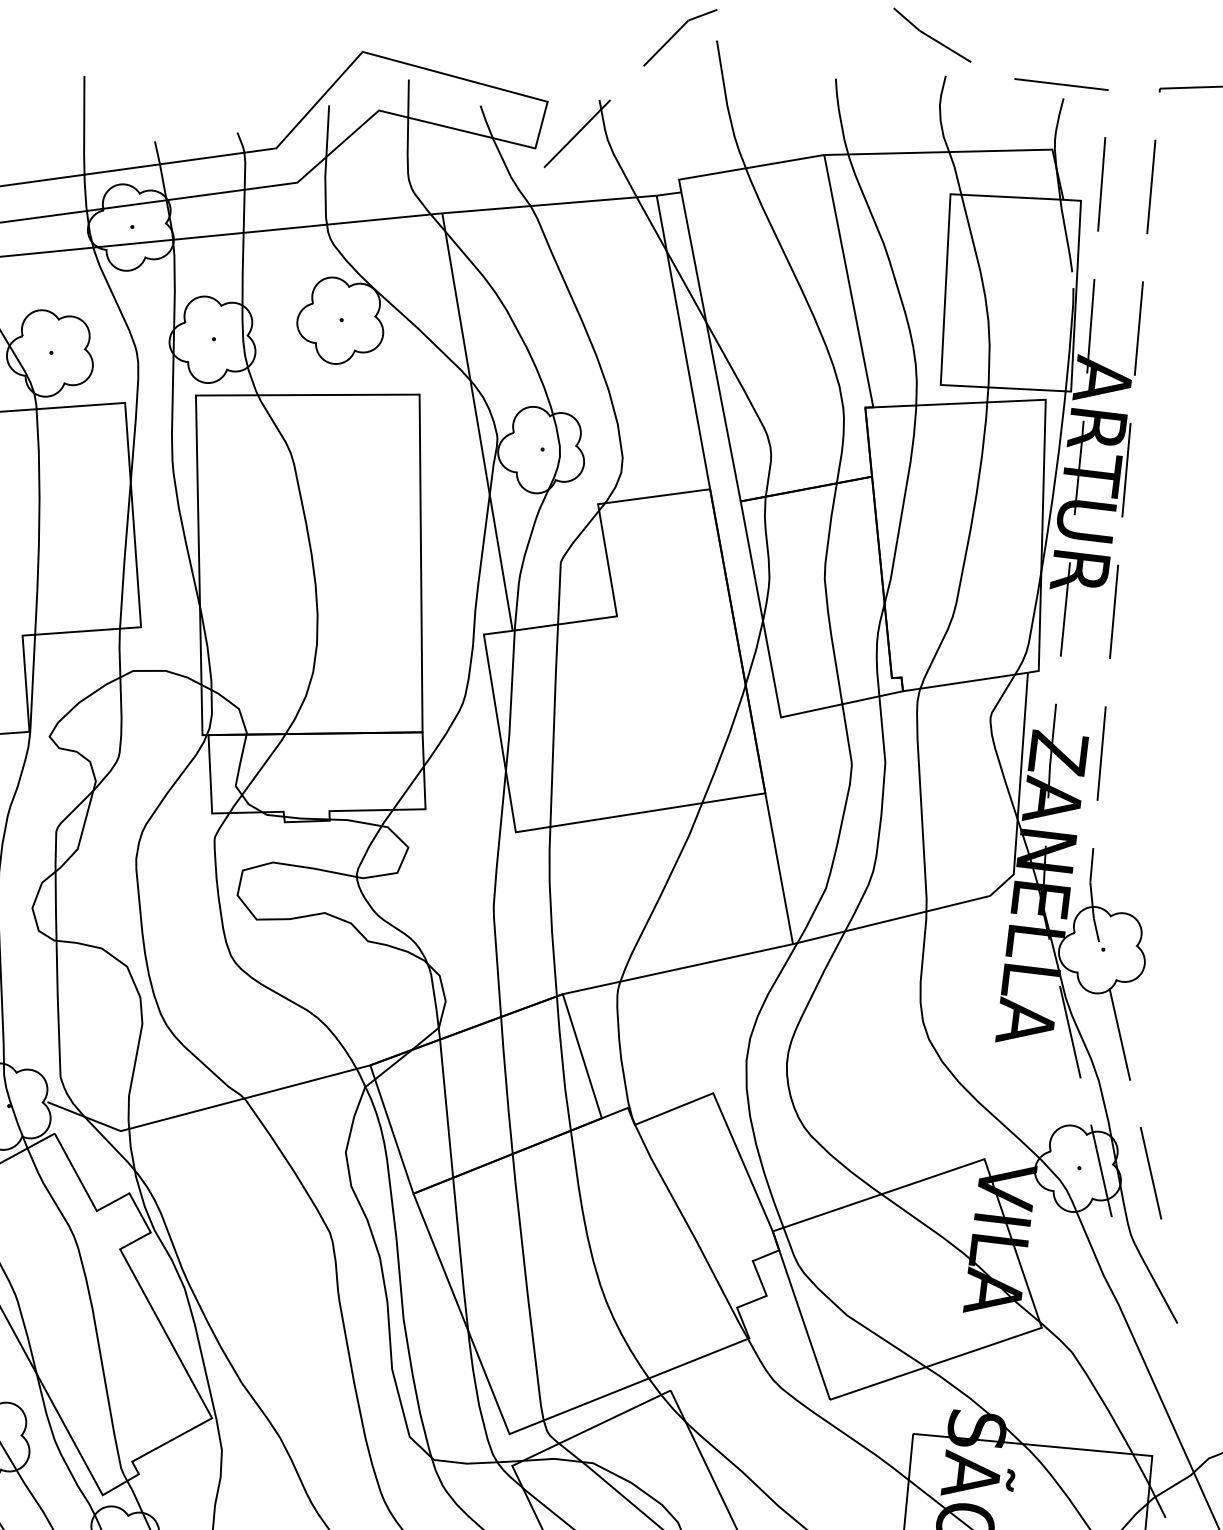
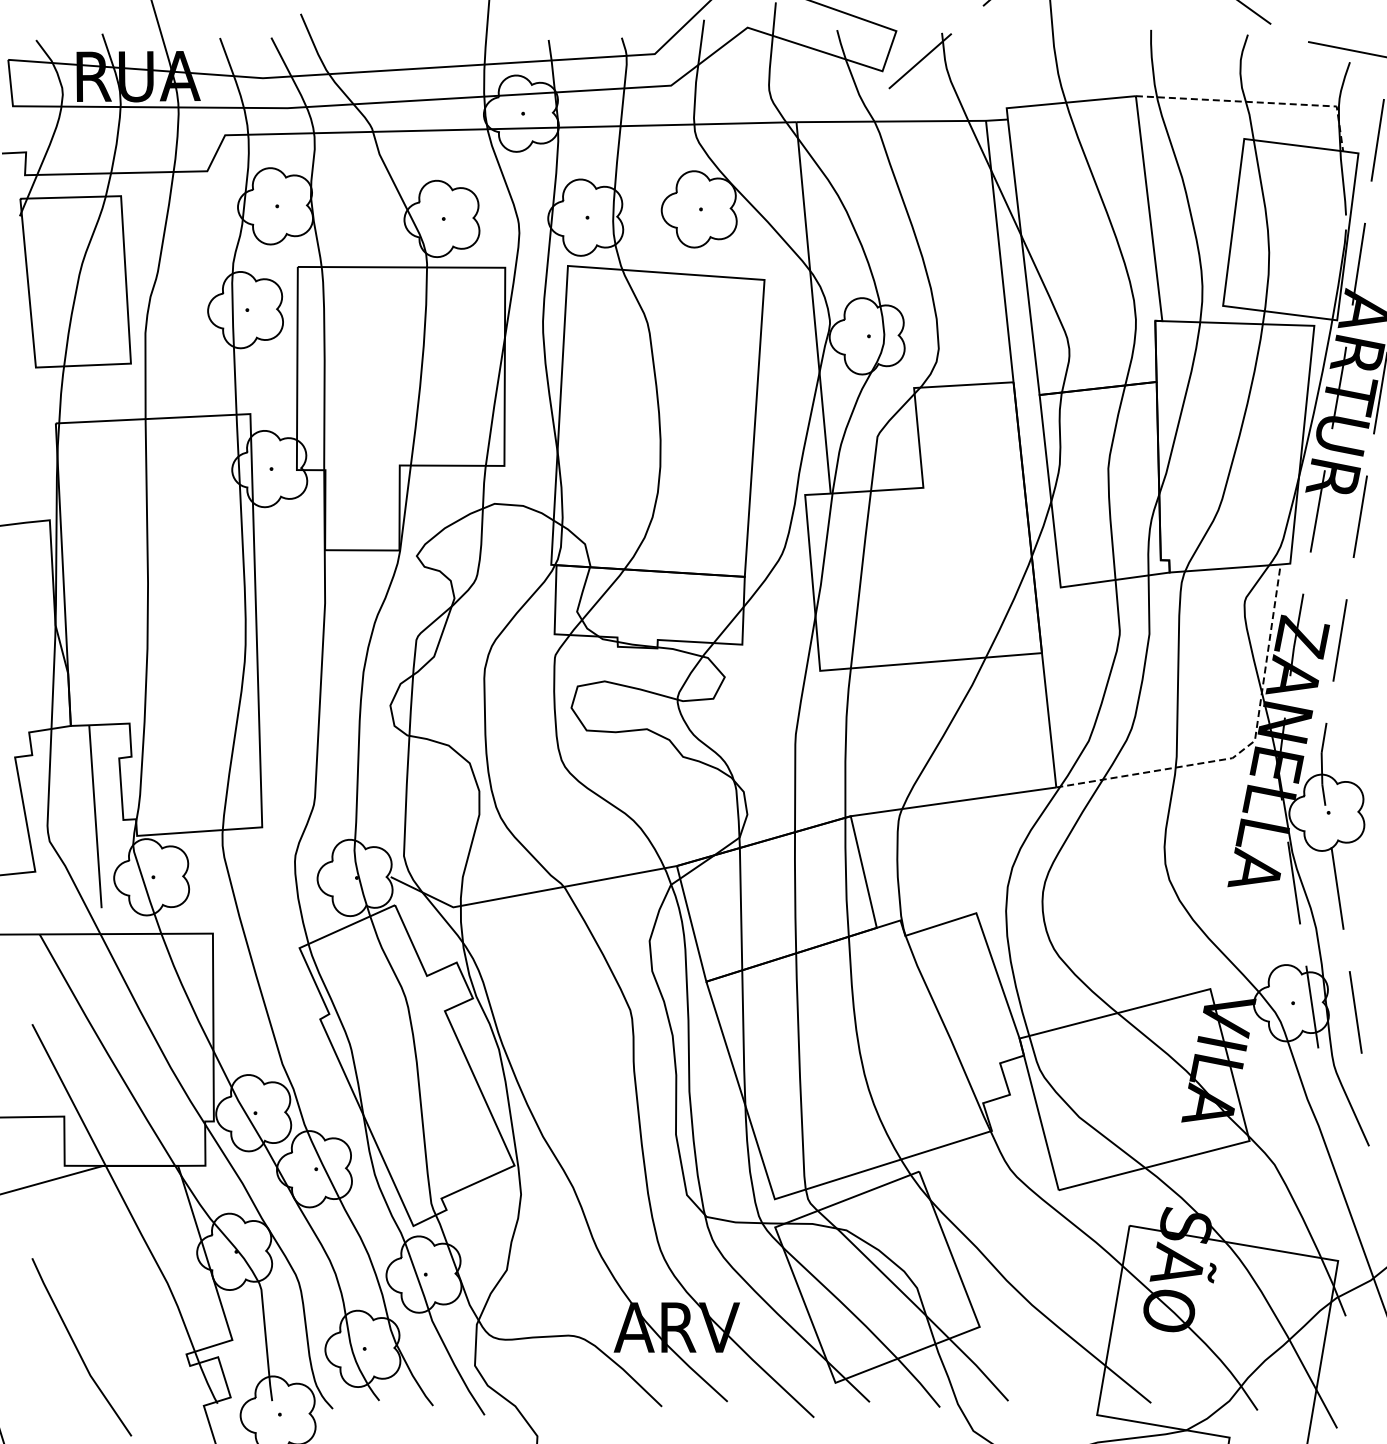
line: (965, 151) -> (1260, 102), solid -> dashed
line: (1002, 885) -> (1244, 749), solid -> dashed

